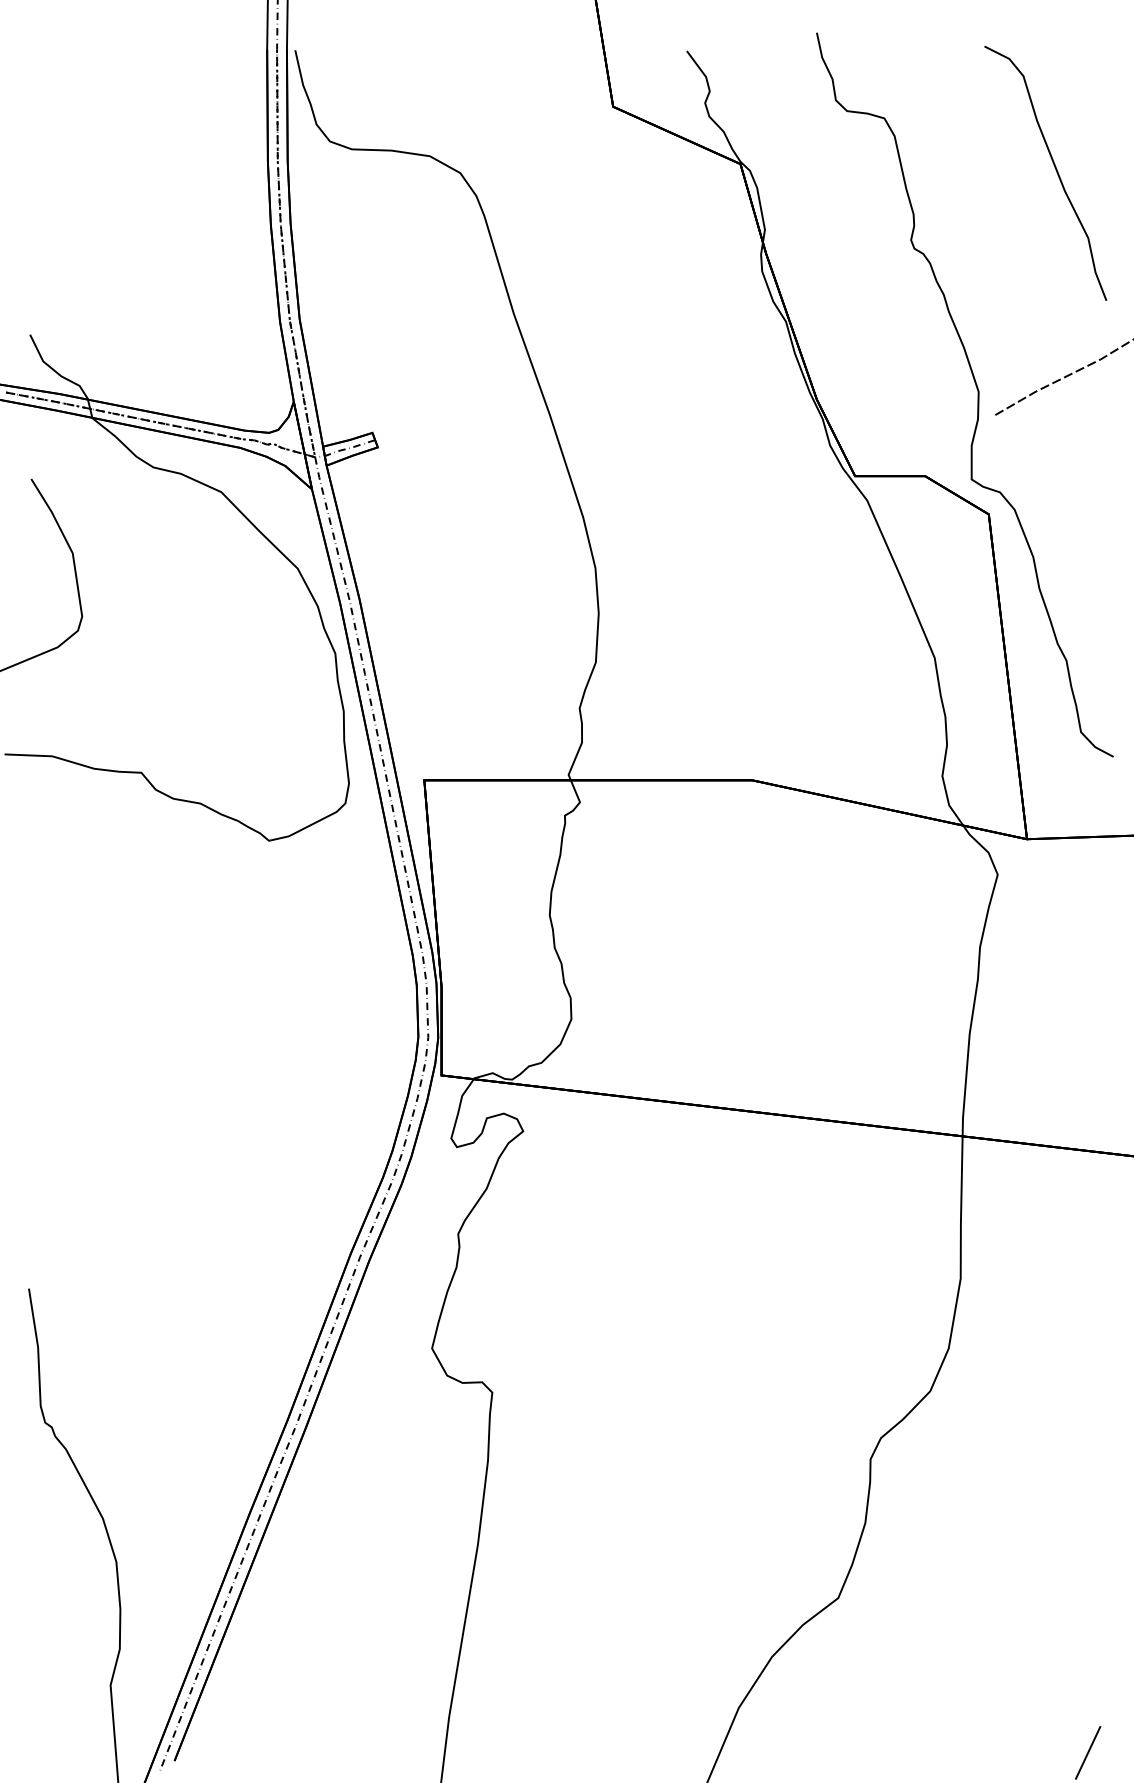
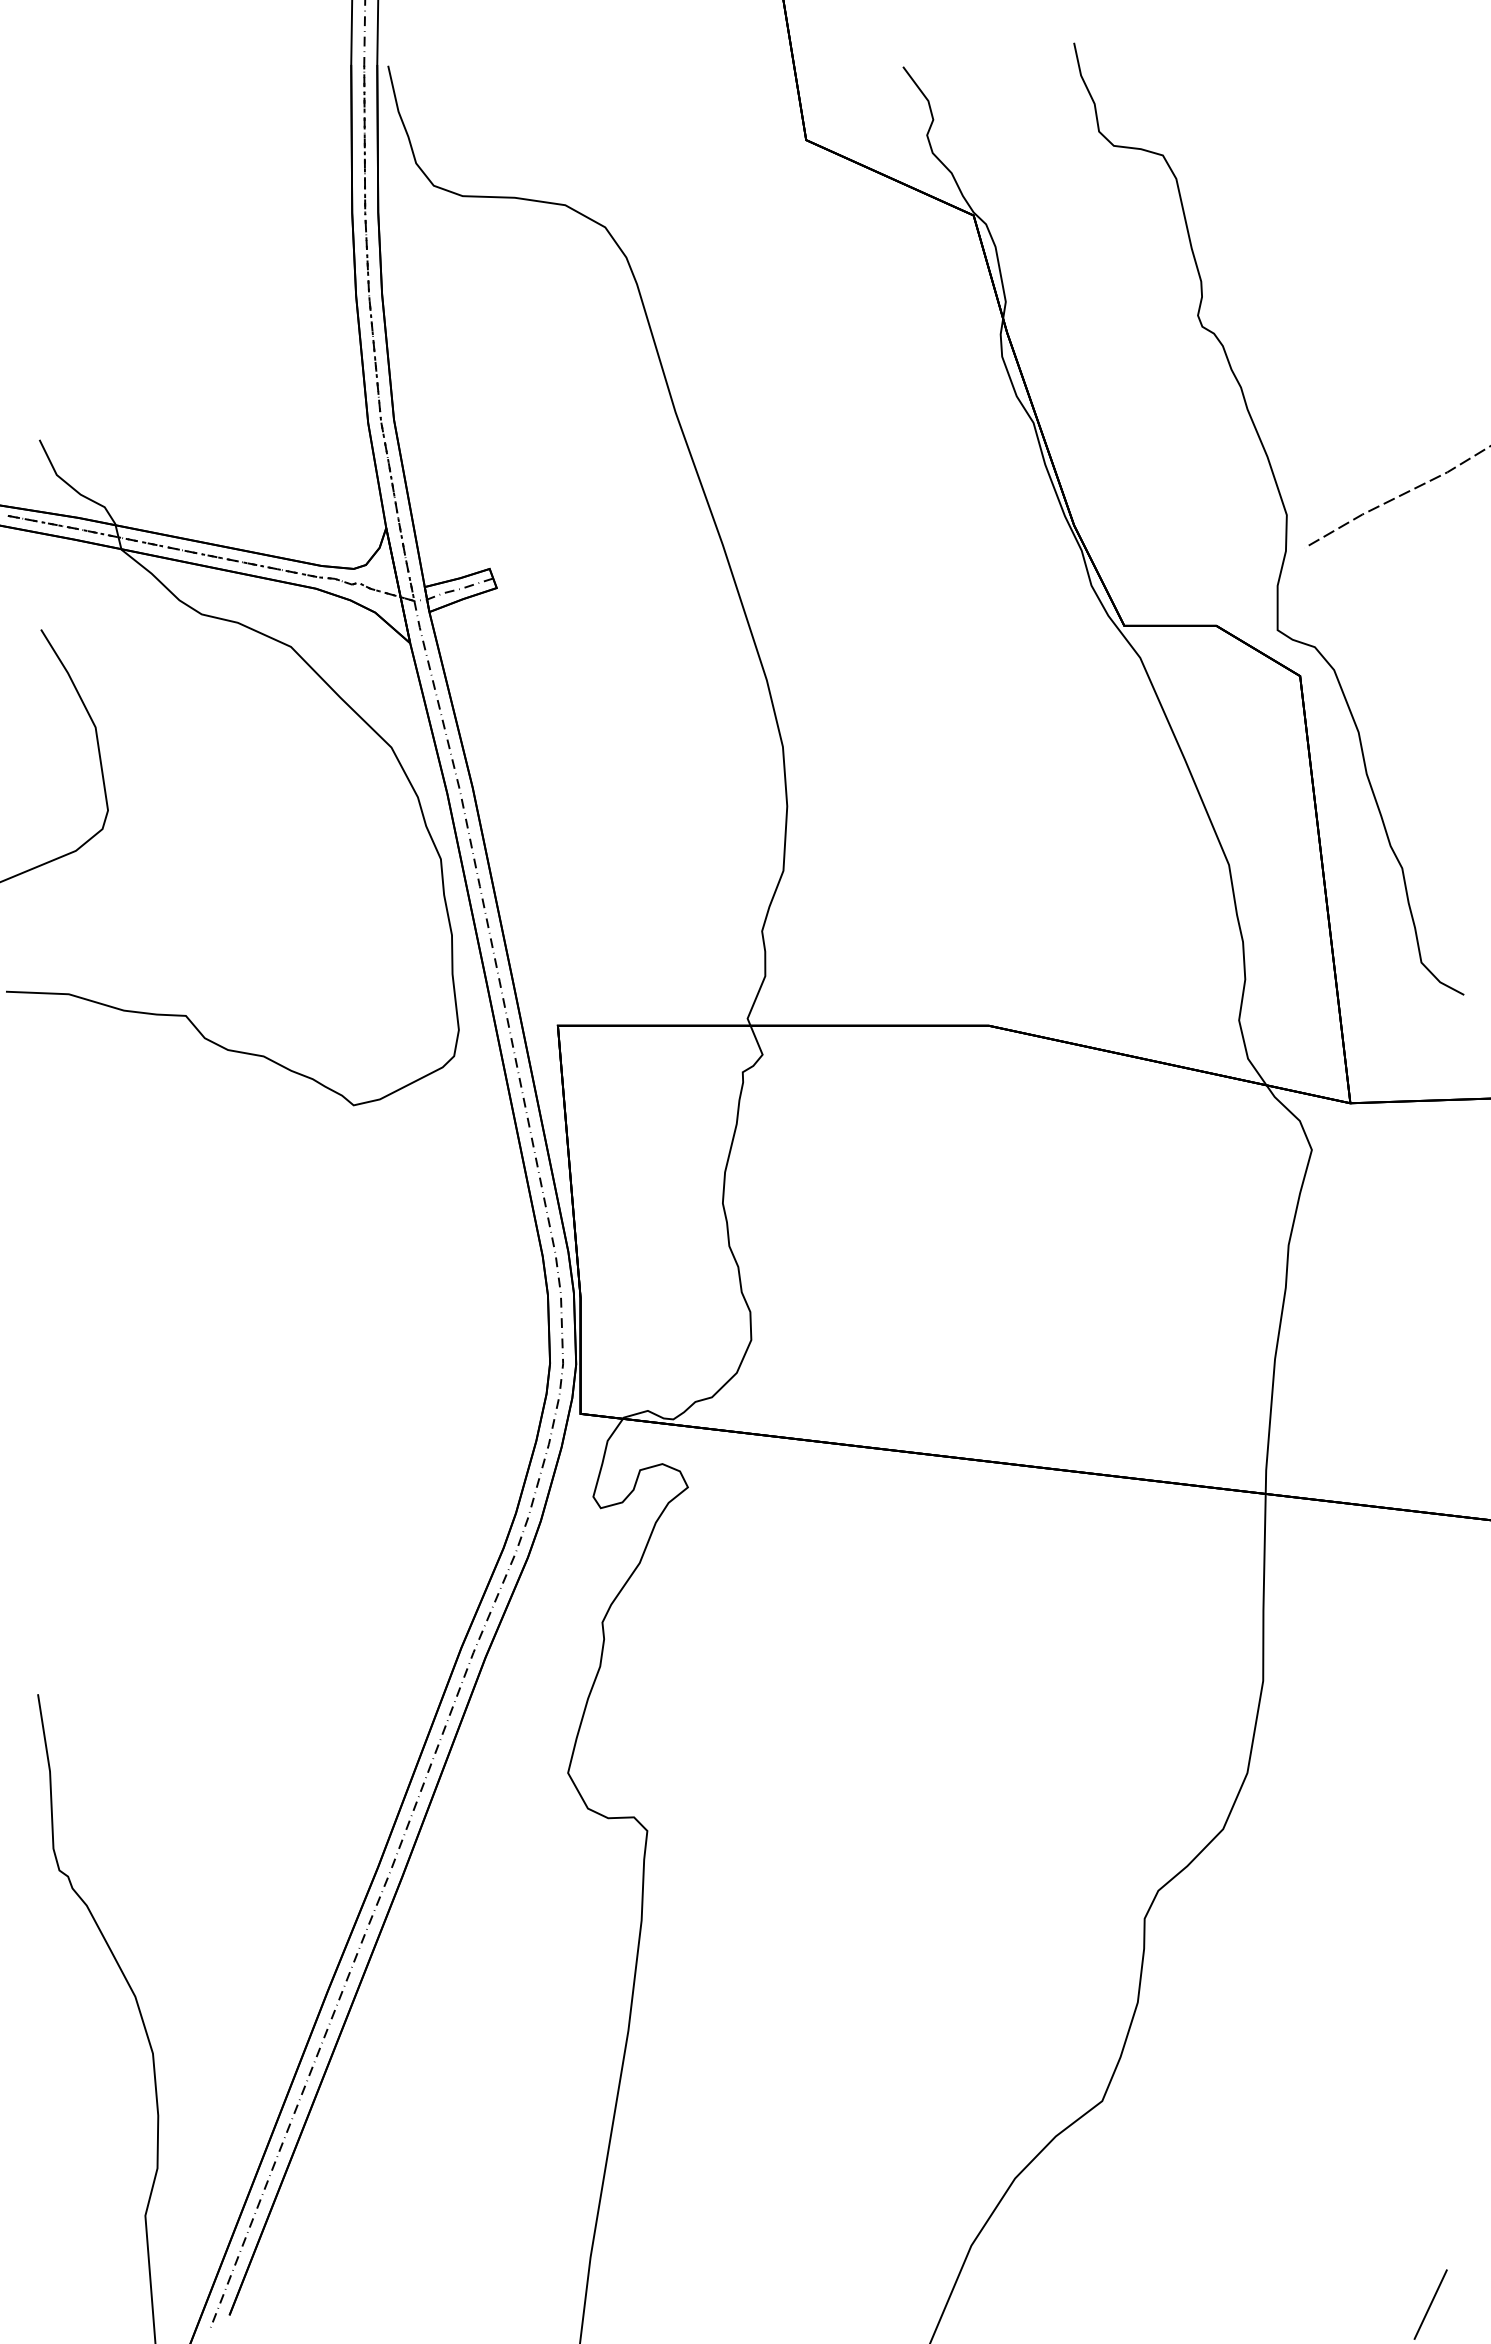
curve: (1055, 168) -> (1387, 221), removed

